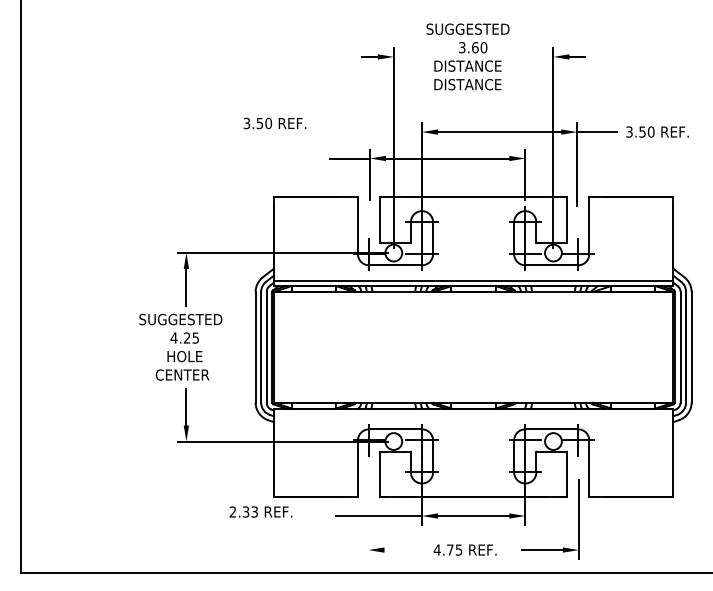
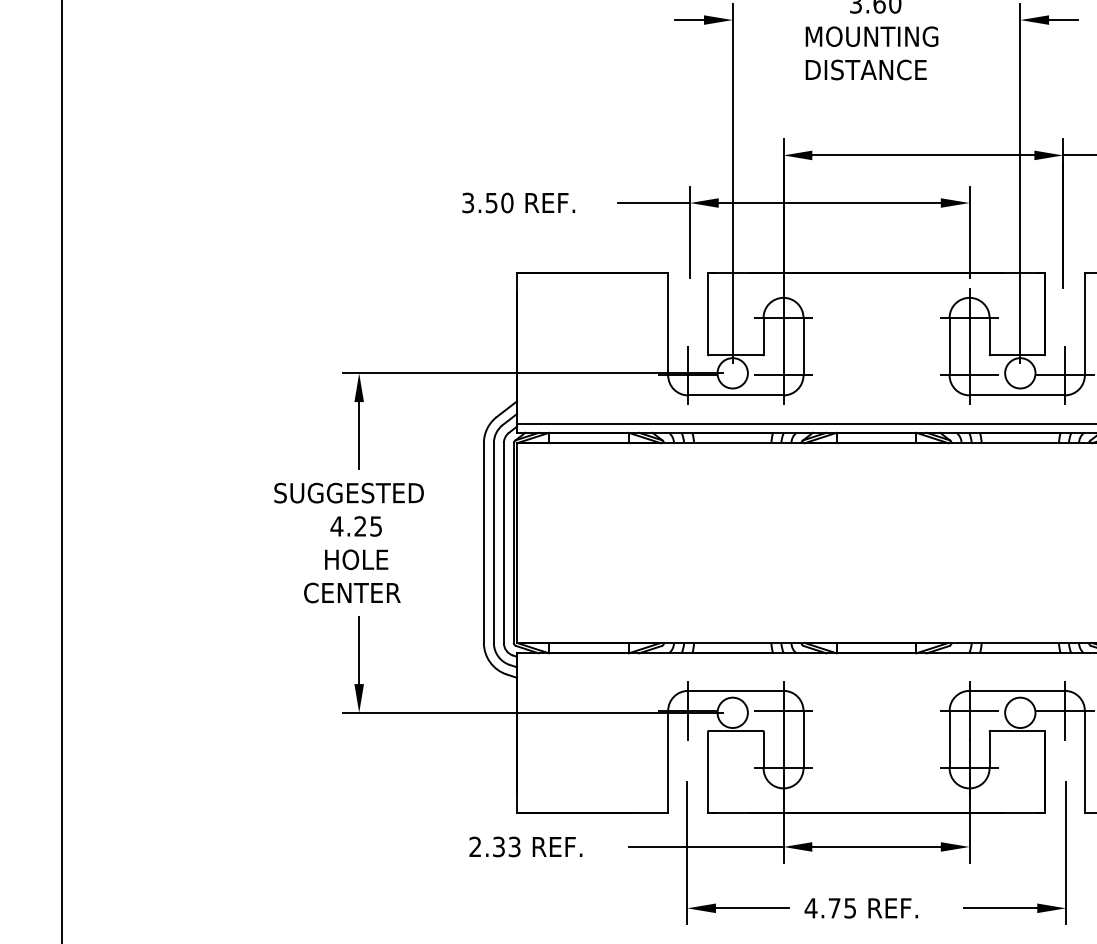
text: (471, 65) -> (872, 35), DISTANCE -> MOUNTING
text: (274, 123) -> (517, 203), moved
text: (260, 511) -> (525, 846), moved
line: (368, 518) -> (687, 851), added
line: (404, 550) -> (752, 909), added

